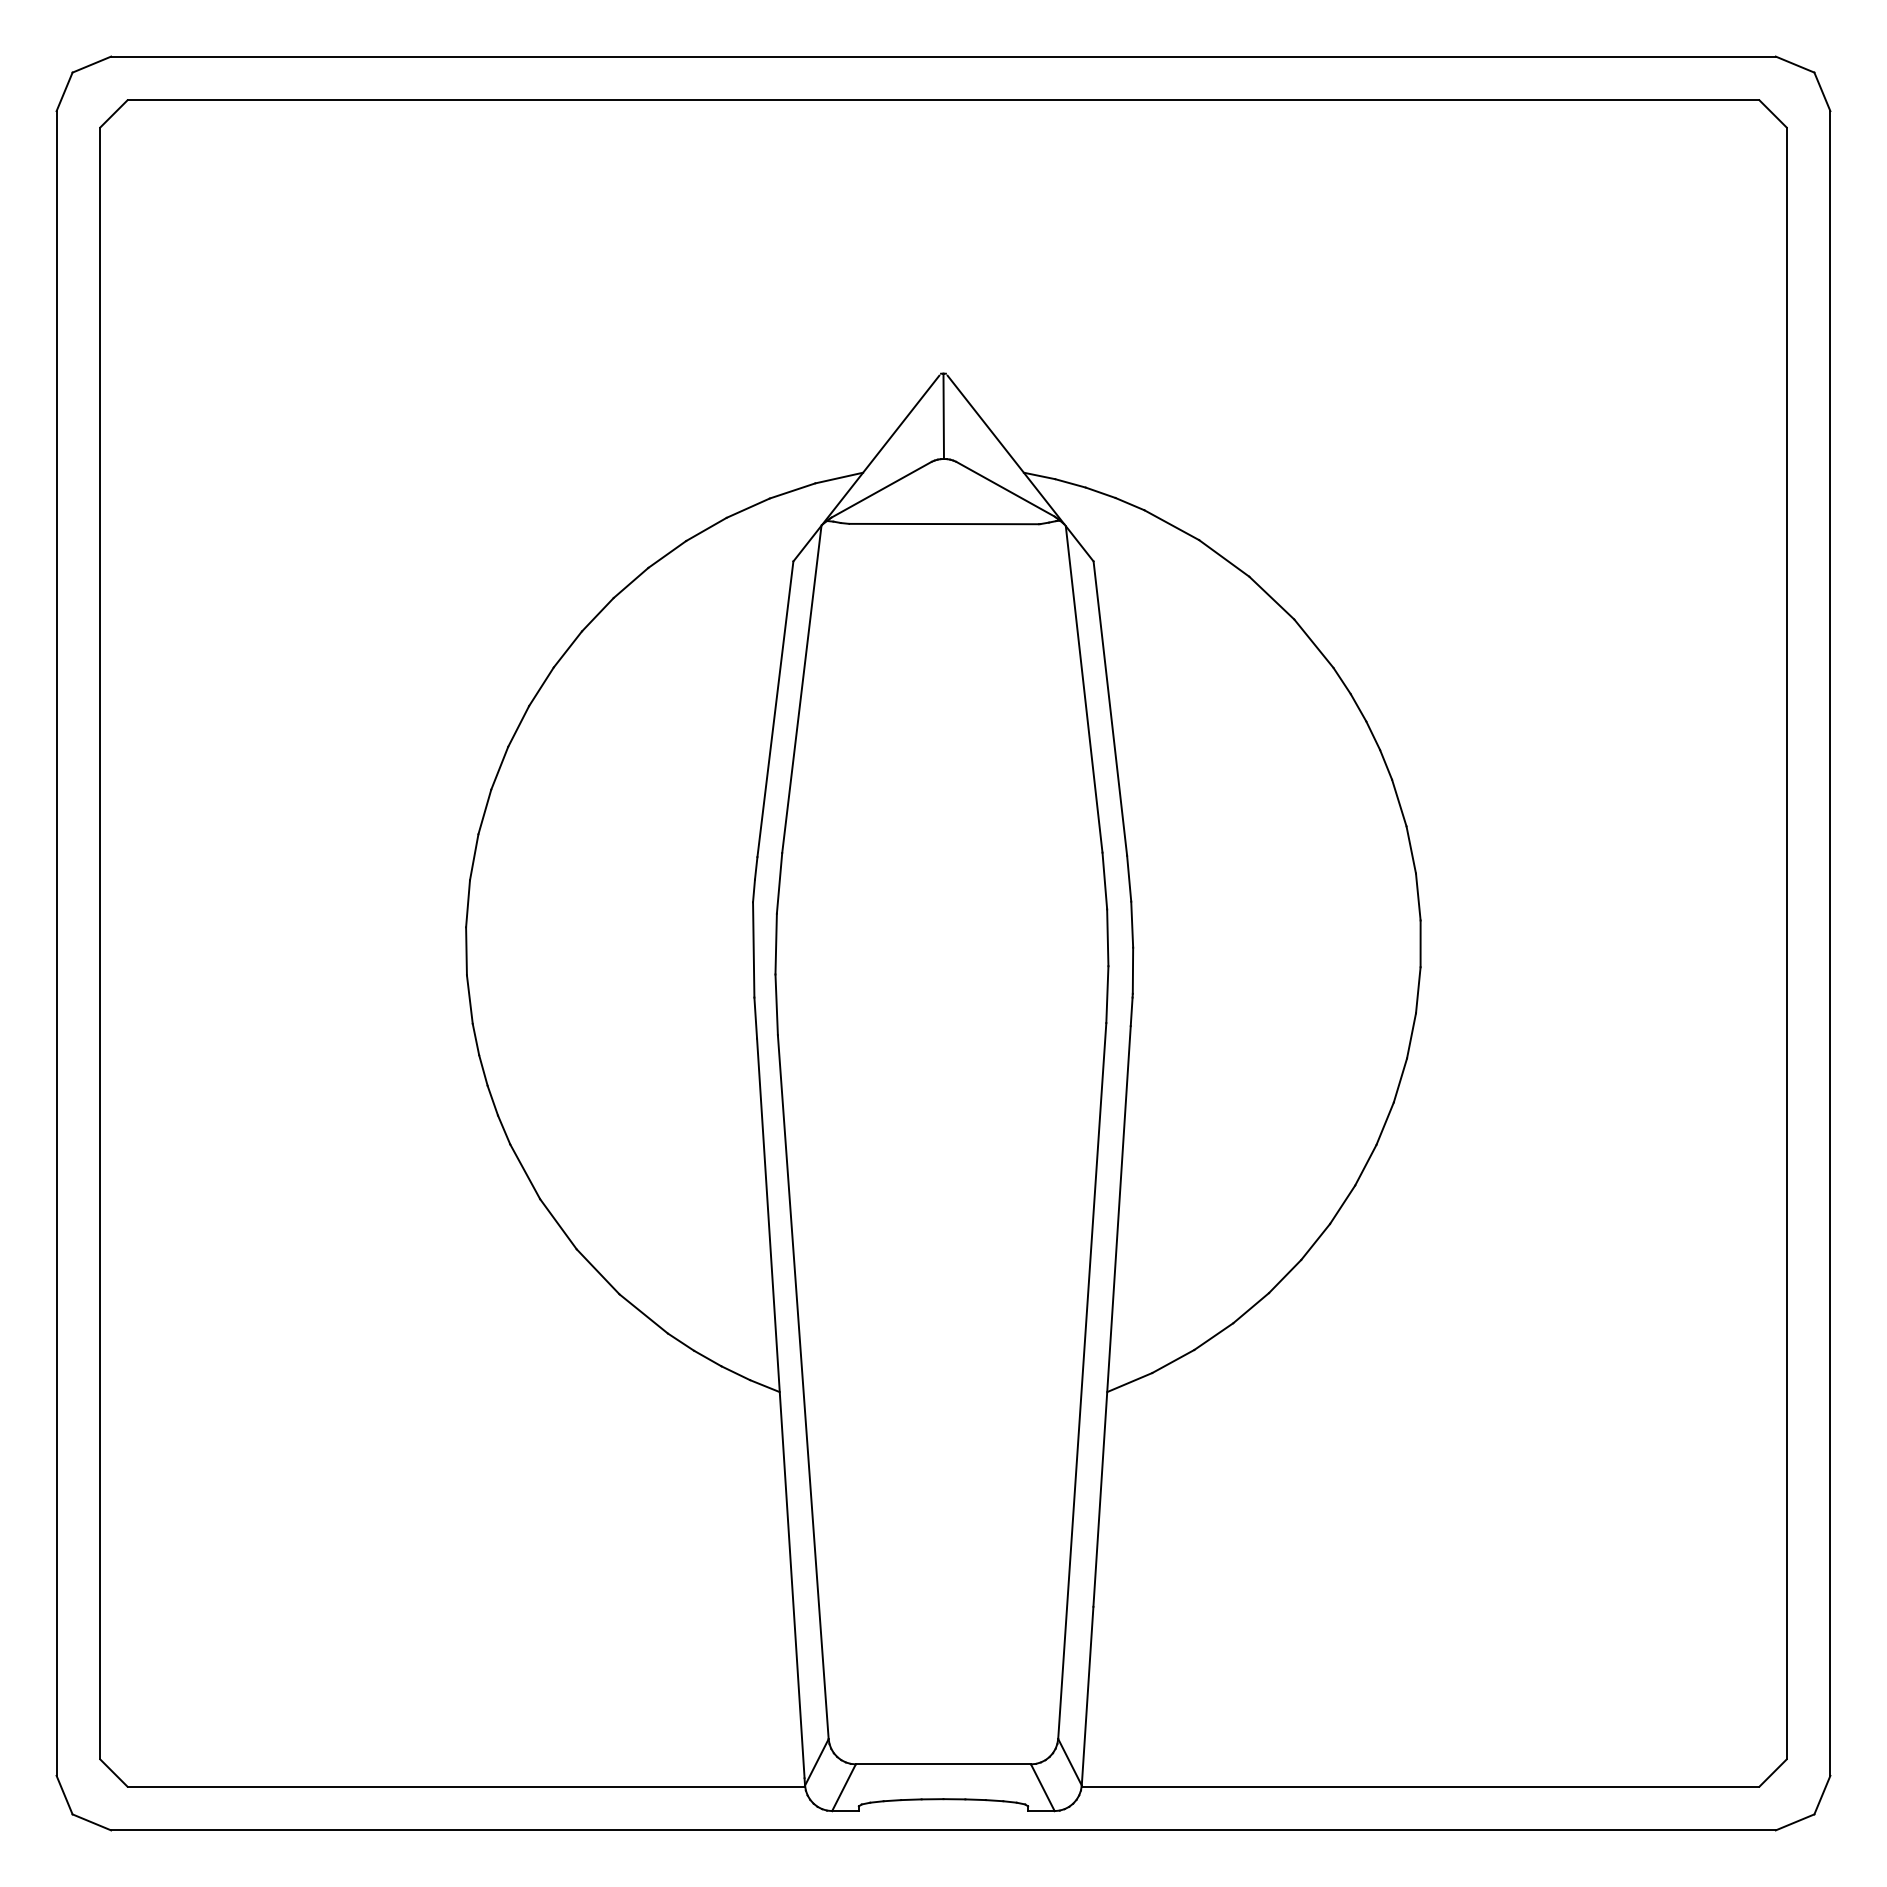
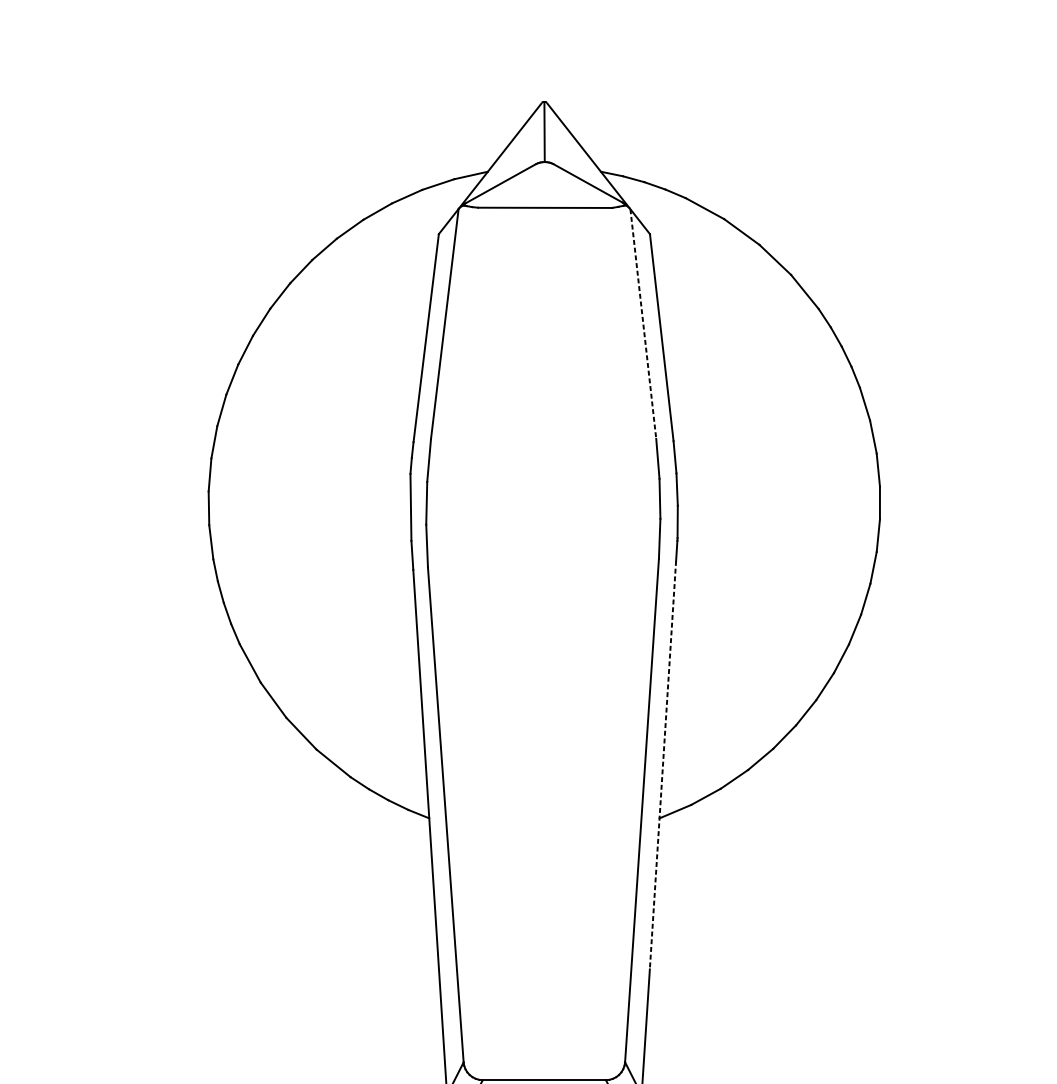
line: (1084, 689) -> (643, 324), solid -> dashed
line: (1112, 1316) -> (663, 765), solid -> dashed

